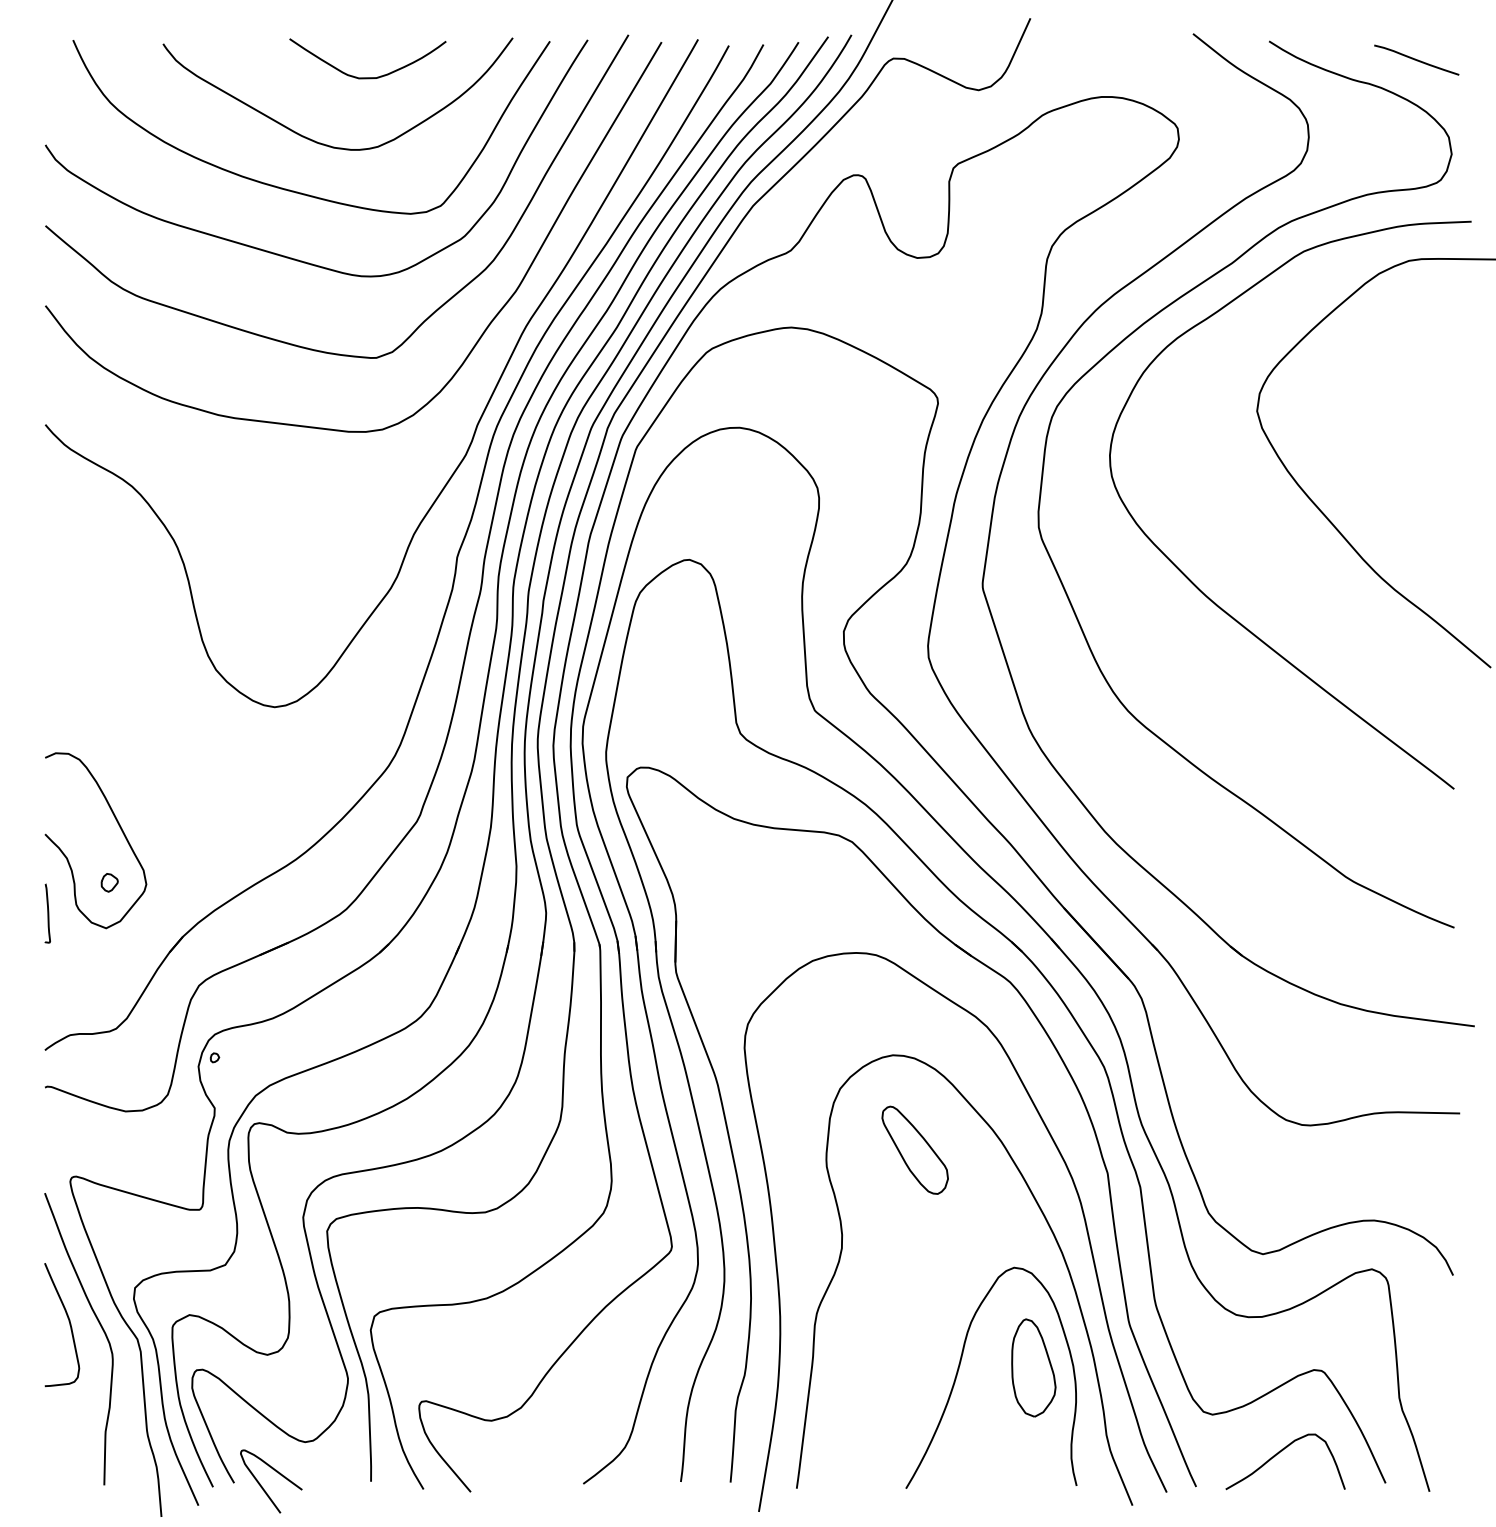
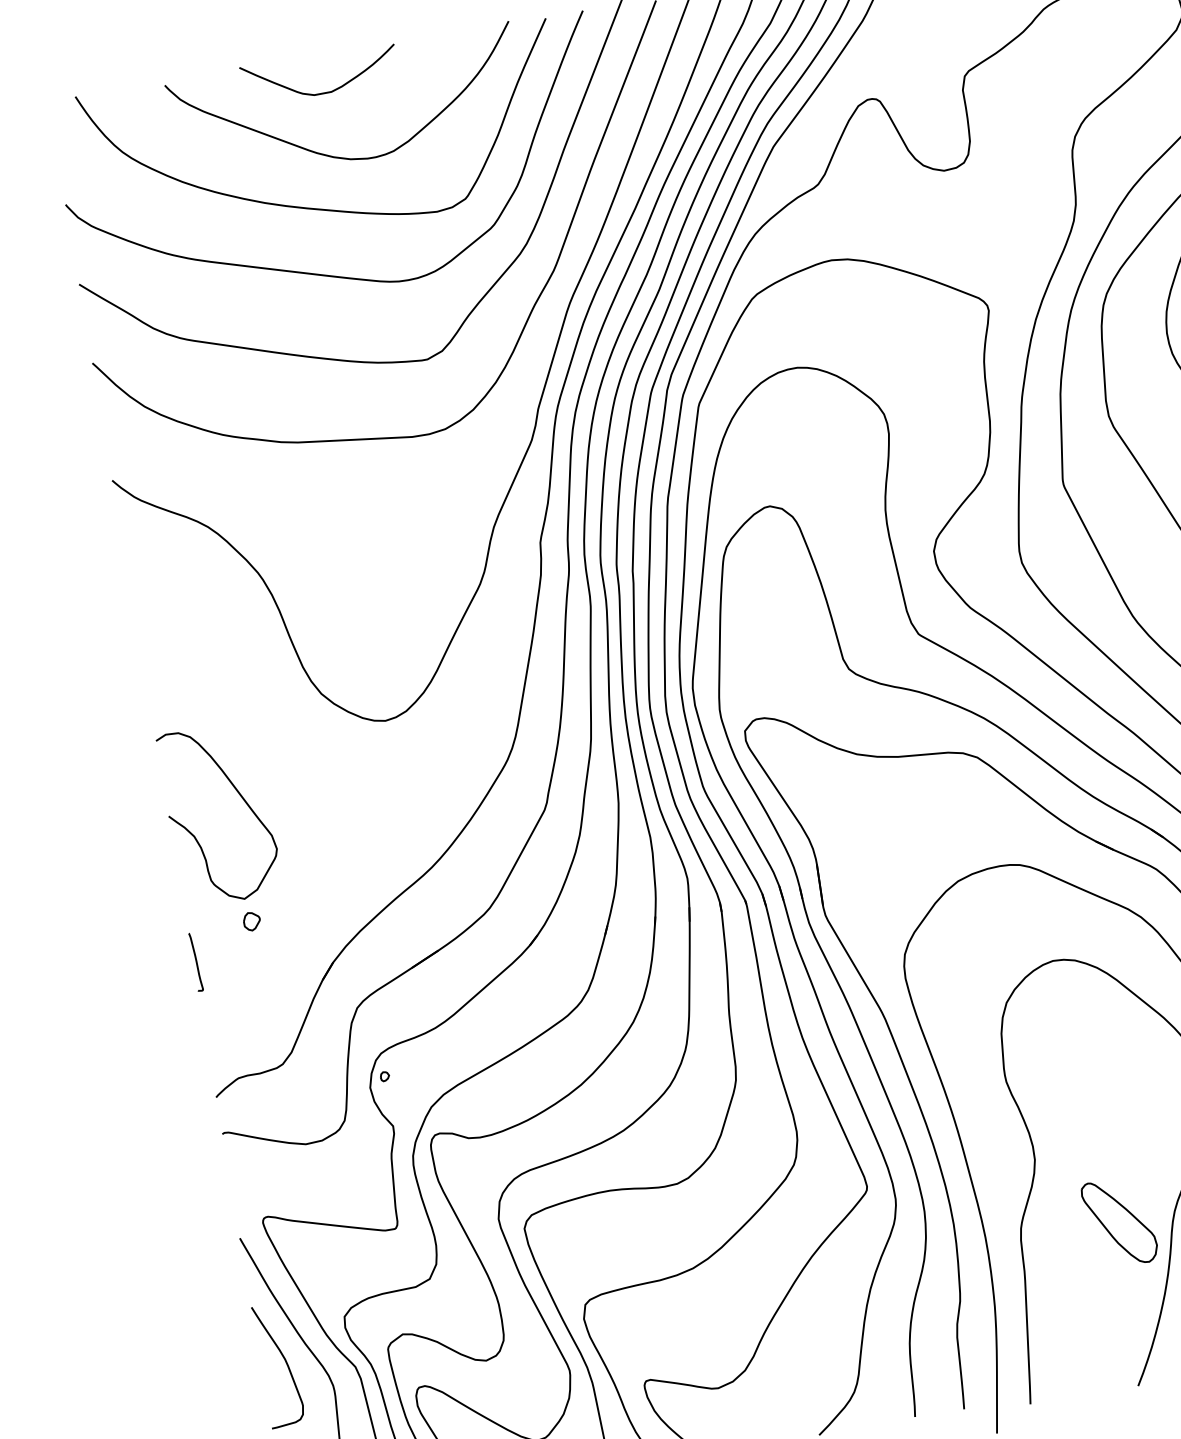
curve: (367, 77) -> (322, 92), moved
curve: (119, 827) -> (240, 797), moved
part: (914, 1149) -> (1119, 1221), moved

